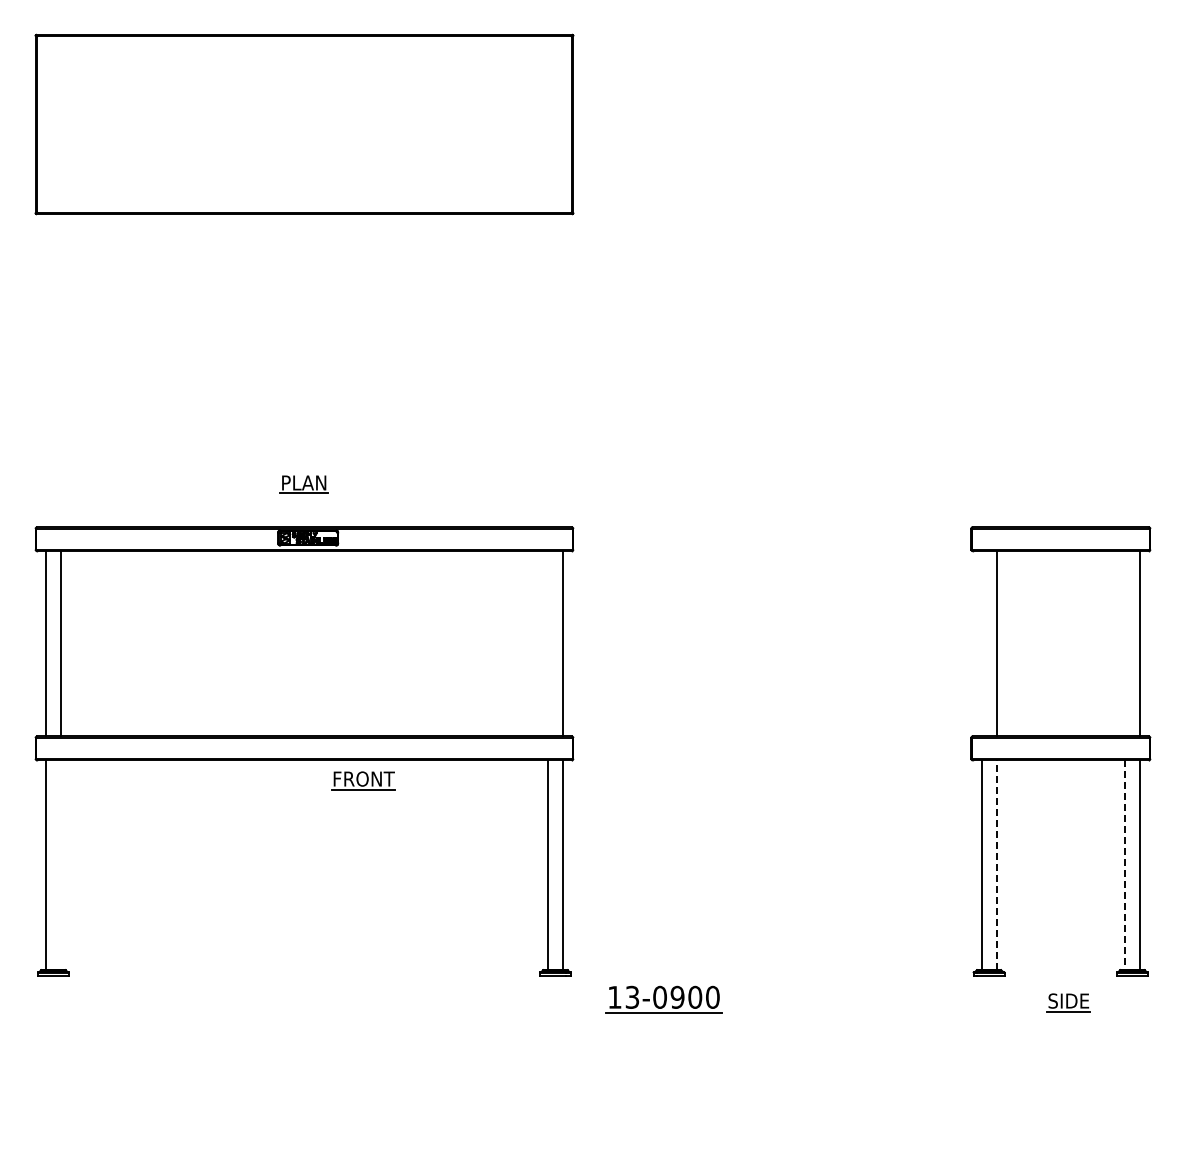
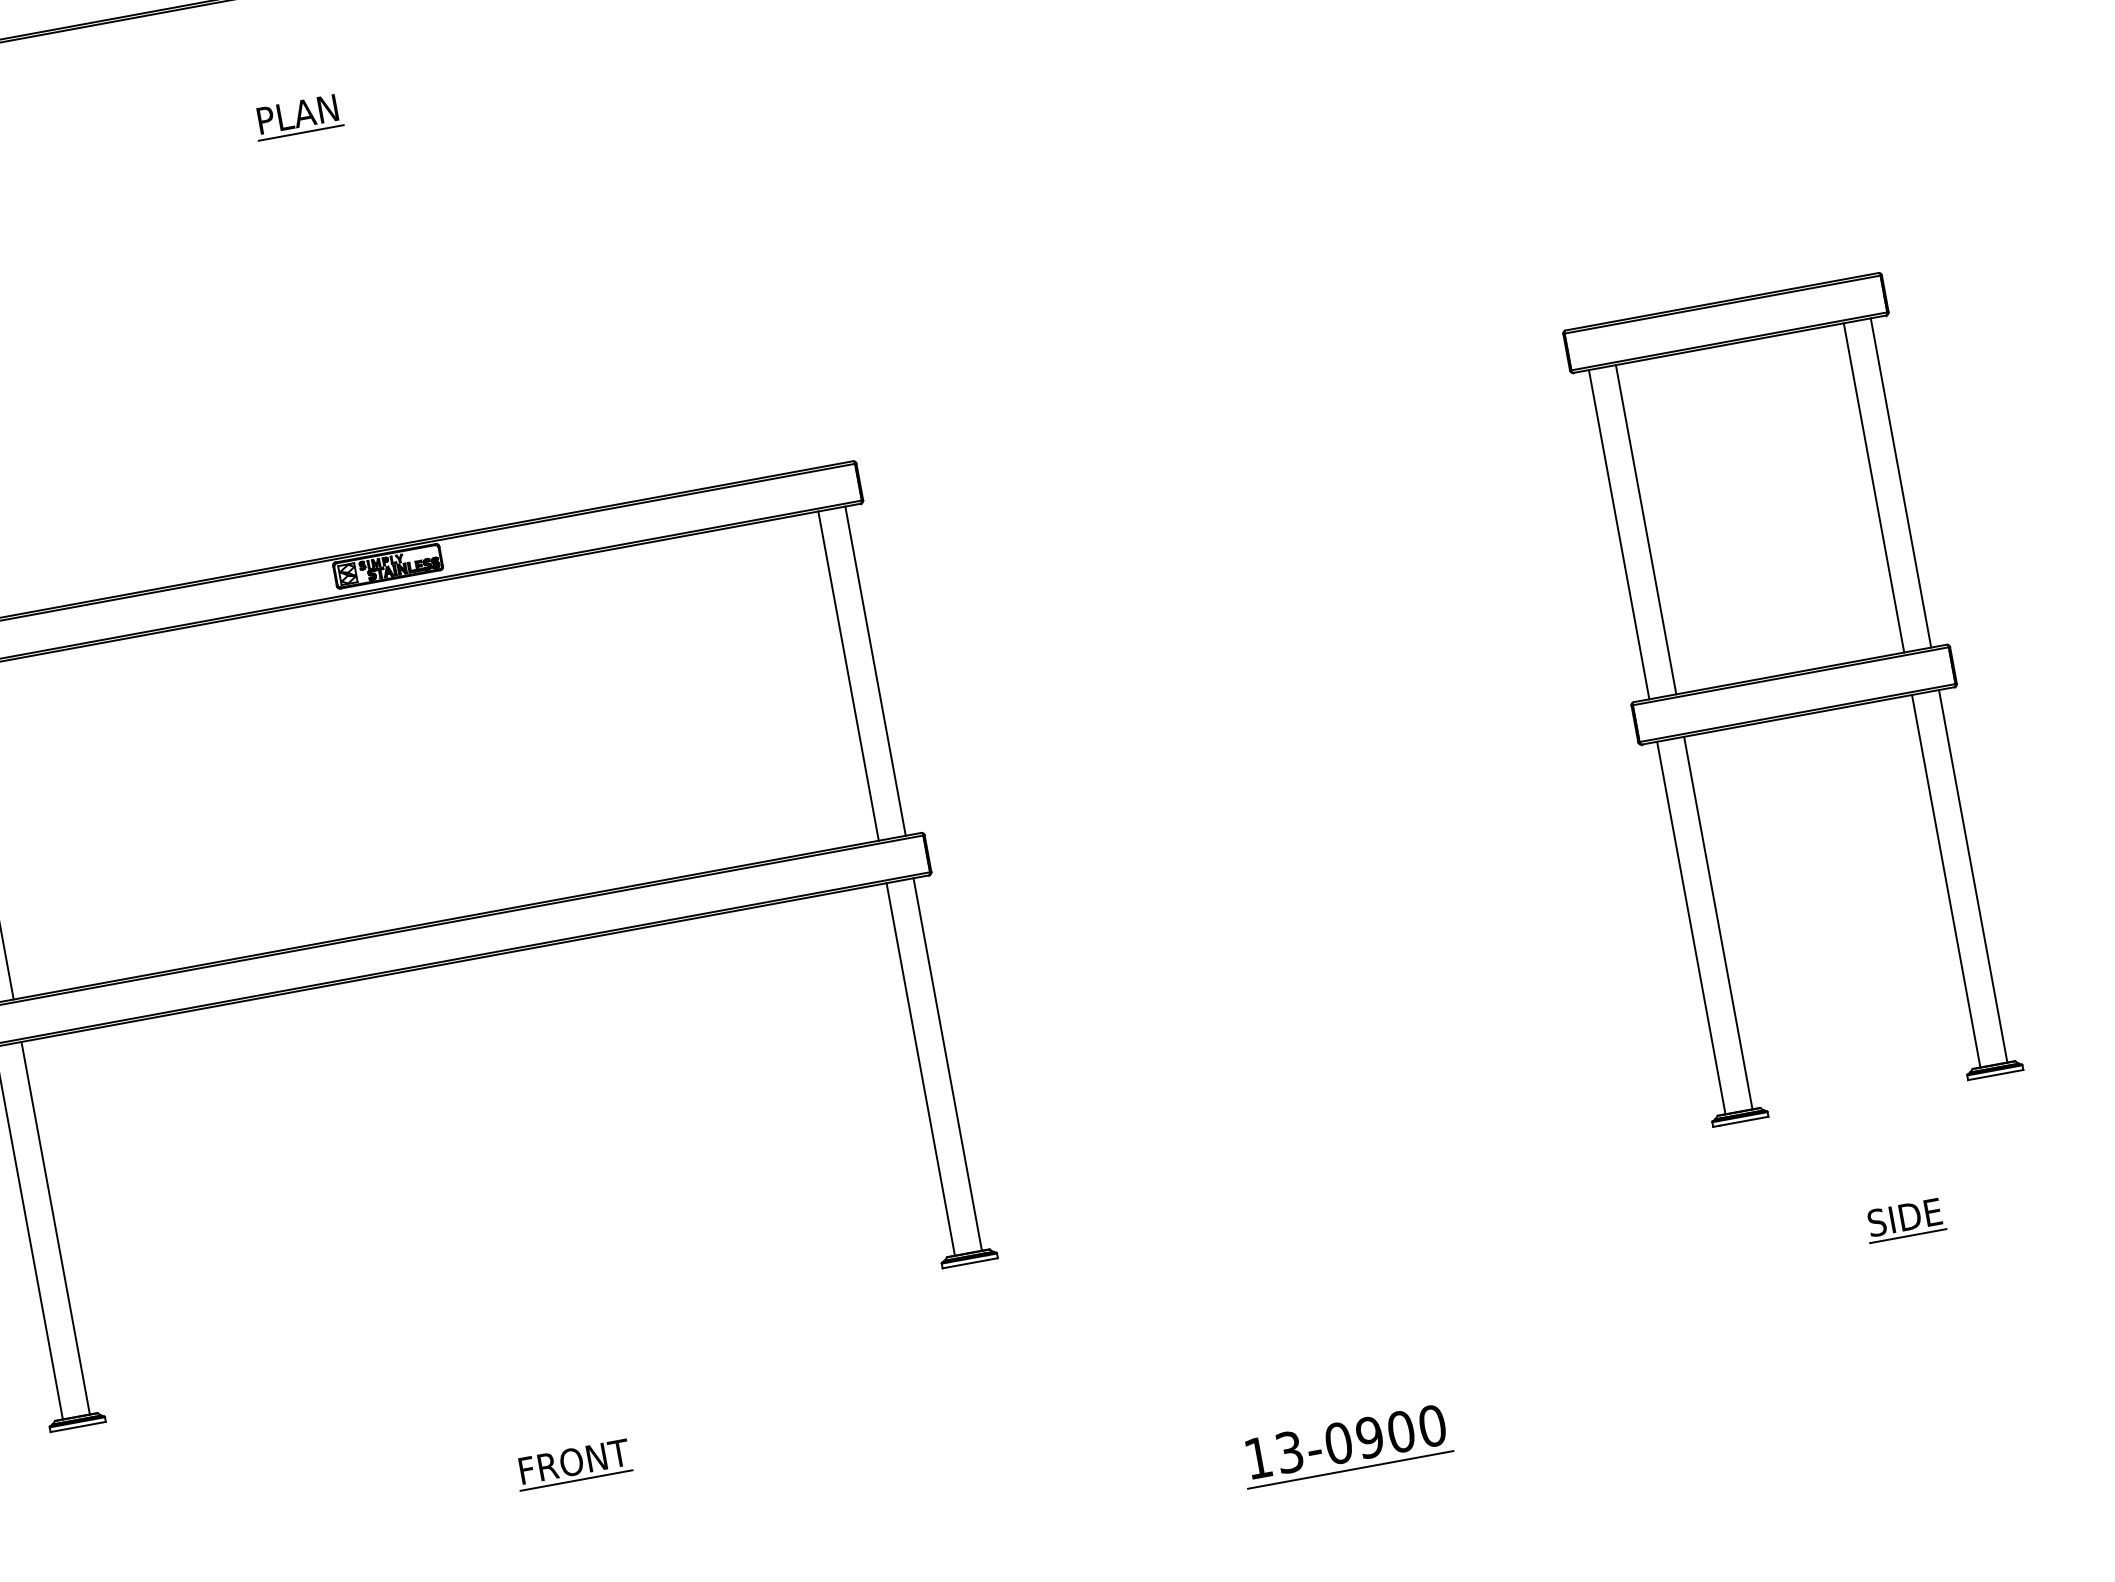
part: (303, 484) -> (297, 117), moved
line: (547, 643) -> (847, 675), added
line: (981, 643) -> (1619, 534), added
line: (1124, 643) -> (1873, 487), added
part: (363, 780) -> (573, 1464), moved
line: (61, 864) -> (56, 1226), added
line: (996, 865) -> (1718, 923), dashed -> solid
line: (1124, 865) -> (1945, 882), dashed -> solid
part: (663, 999) -> (1345, 1445), moved
part: (1068, 1002) -> (1904, 1220), moved

